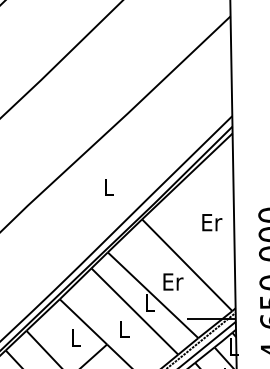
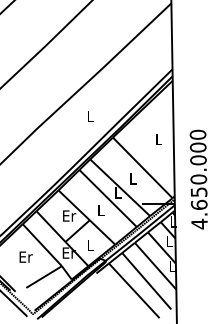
text: (211, 222) -> (158, 139), Er -> L
text: (173, 281) -> (133, 178), Er -> L
text: (76, 337) -> (69, 215), L -> Er

